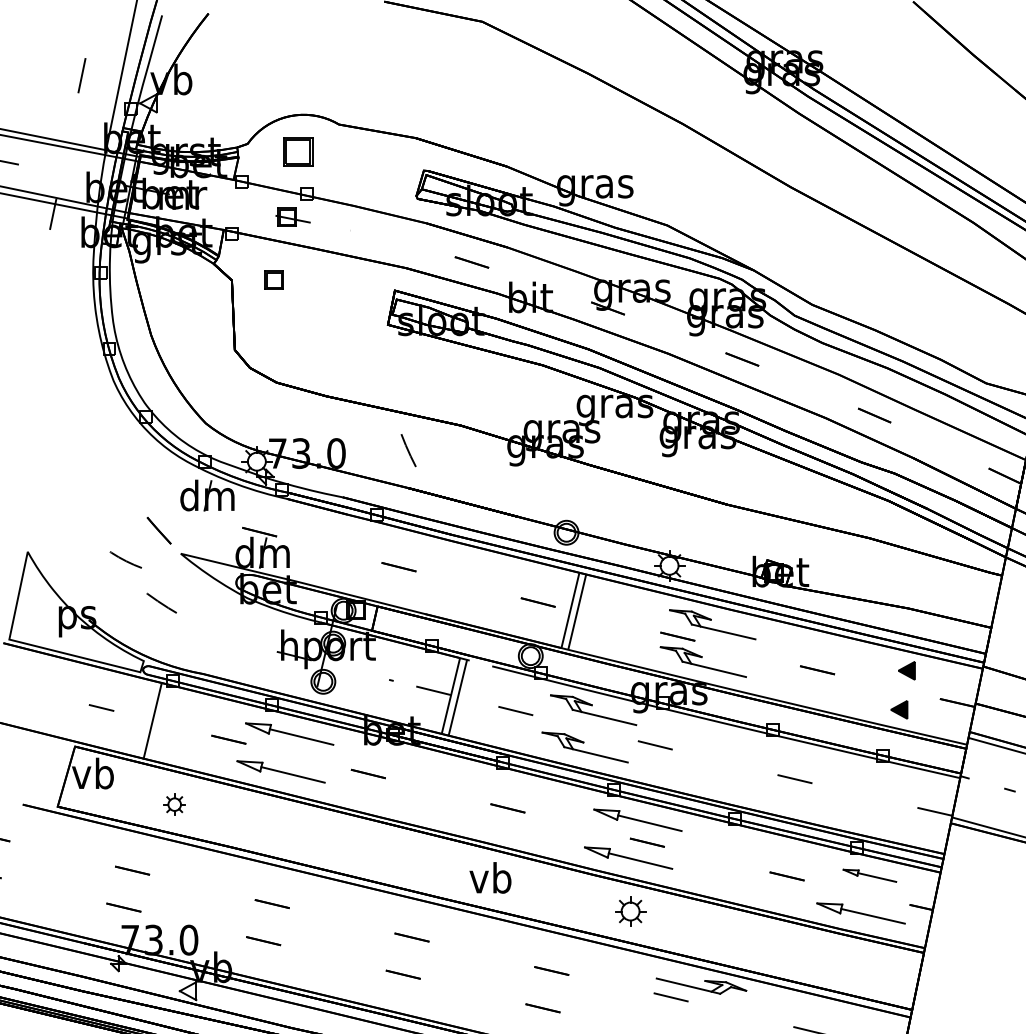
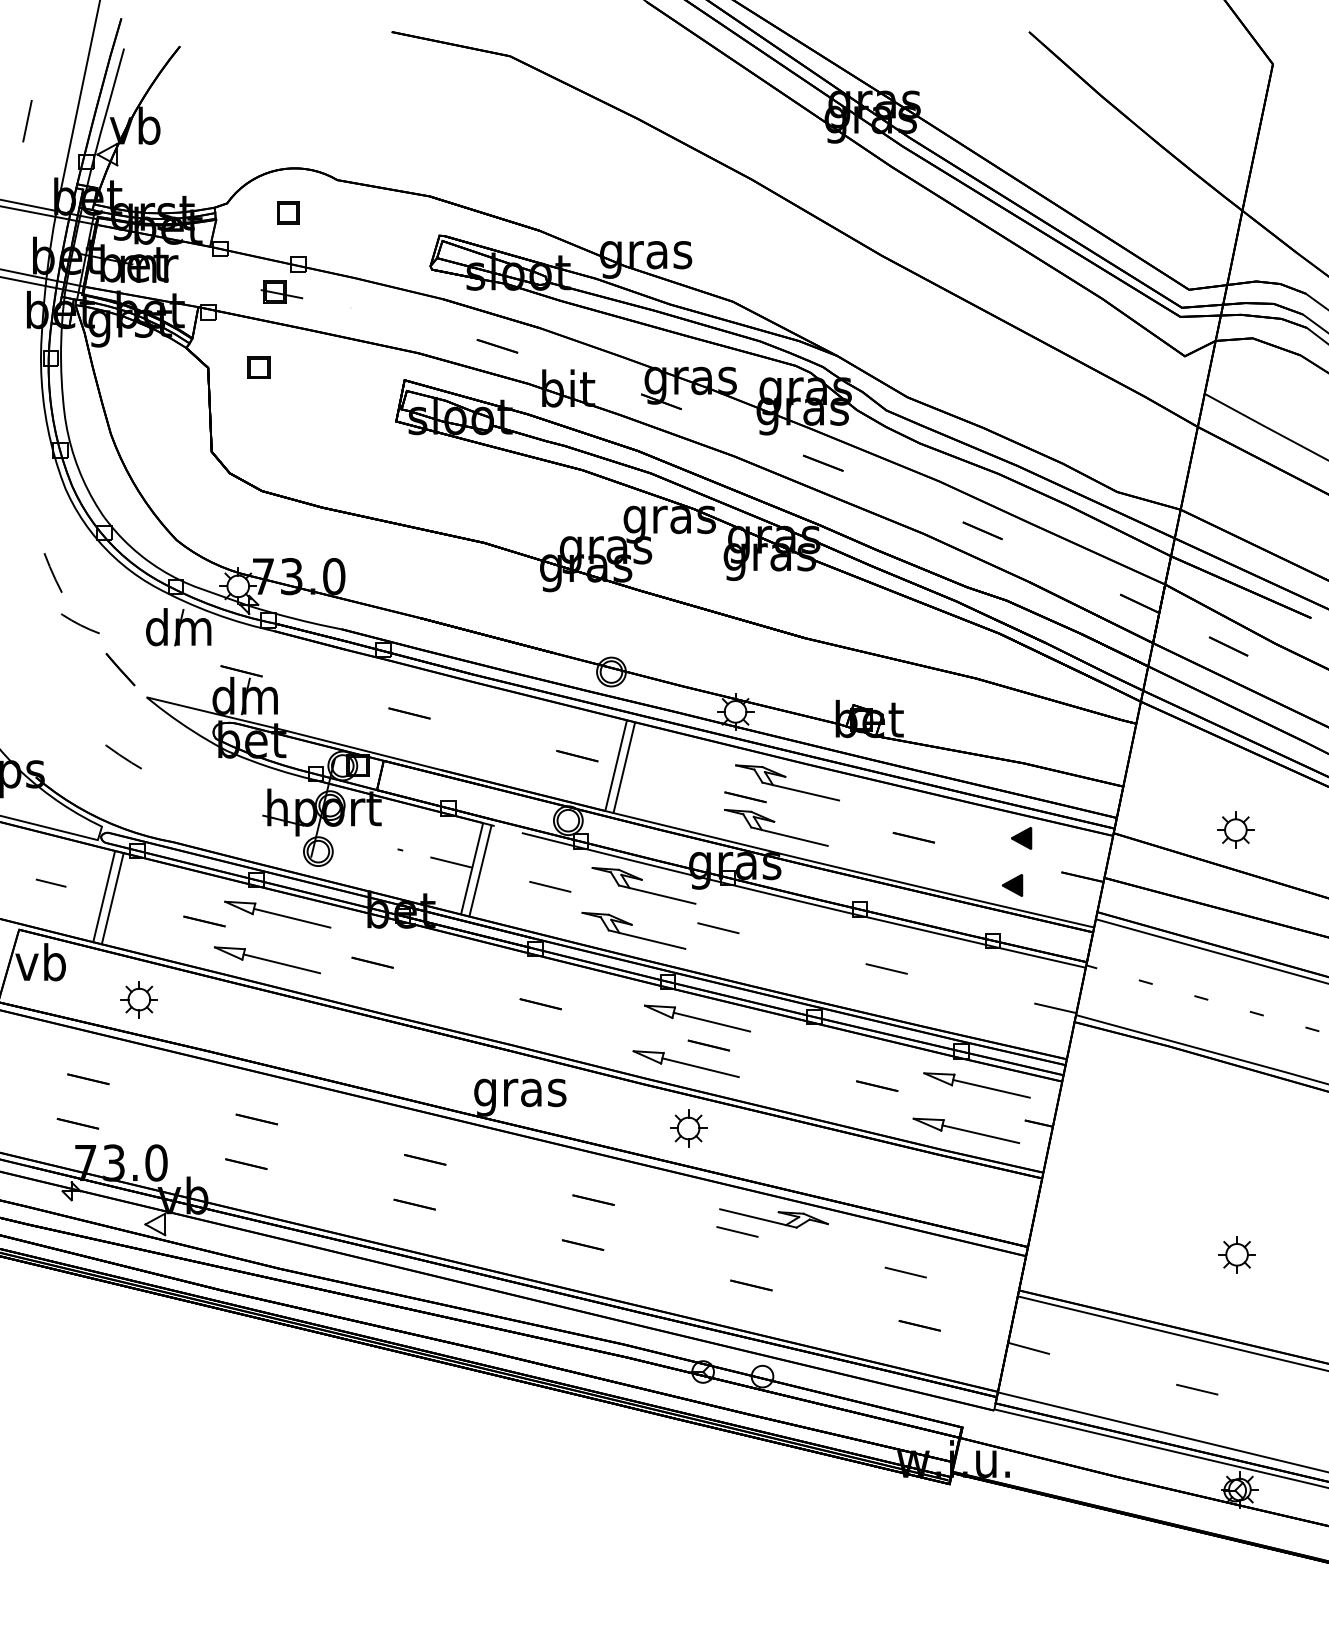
part: (298, 151) -> (288, 212), size x0.62
line: (408, 450) -> (52, 572), moved
curve: (125, 559) -> (79, 623), moved
line: (145, 719) -> (104, 896), added
part: (174, 804) -> (138, 999), size x1.43
part: (869, 875) -> (976, 1085), size x1.67
text: (491, 881) -> (520, 1092), vb -> gras

